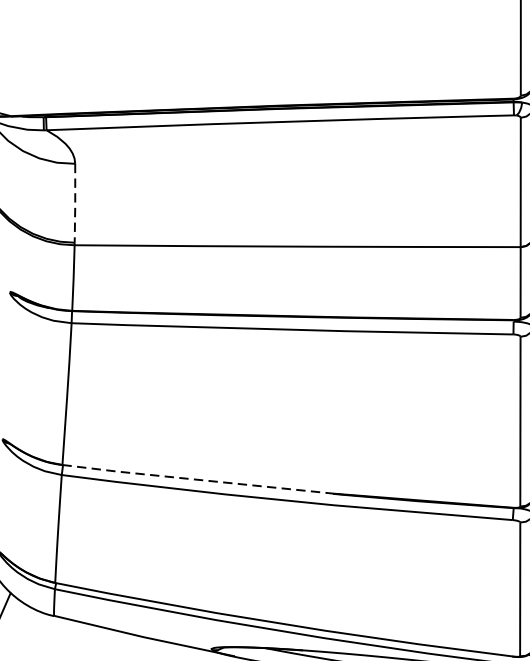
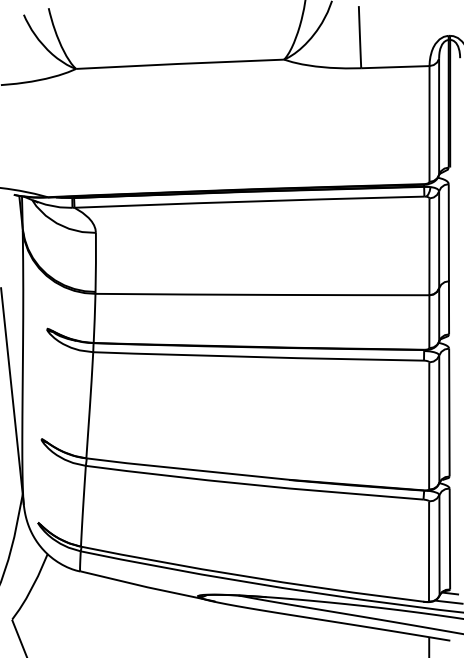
line: (74, 204) -> (95, 263), dashed -> solid
line: (197, 479) -> (187, 469), dashed -> solid

